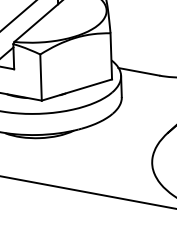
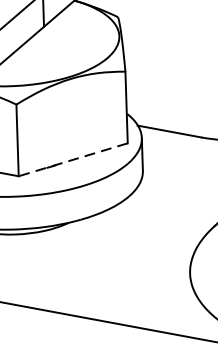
line: (76, 90) -> (72, 160), solid -> dashed

